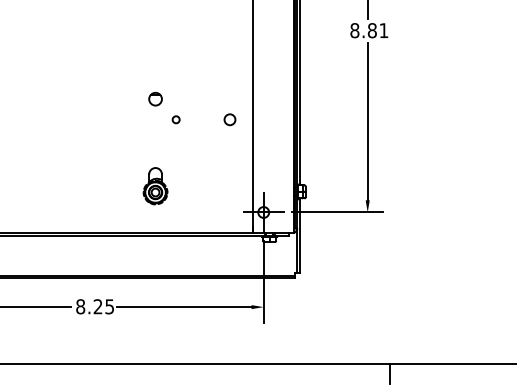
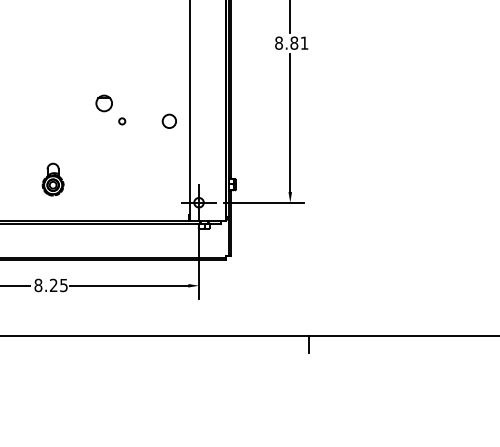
part: (154, 98) -> (103, 102), size x1.4
circle: (230, 119) -> (169, 121), size x1.4
part: (154, 186) -> (52, 179), moved

